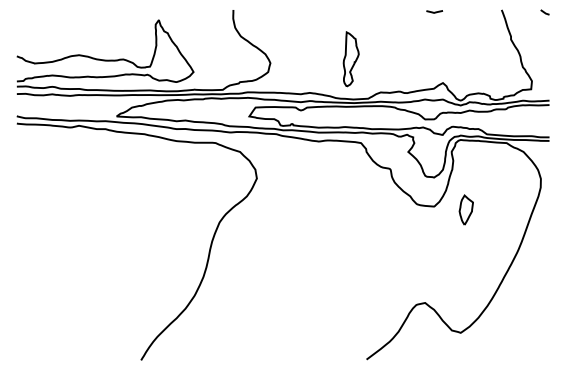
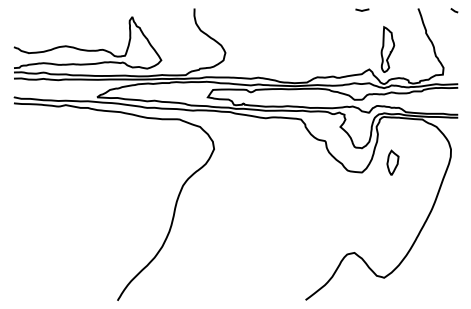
part: (350, 59) -> (387, 49), moved
part: (465, 209) -> (392, 162), moved

